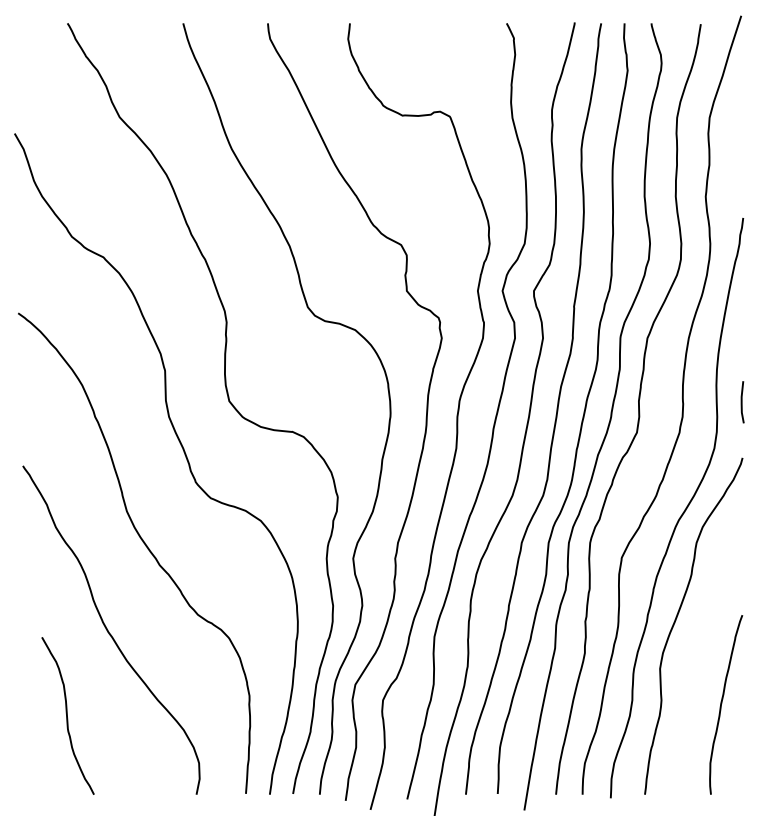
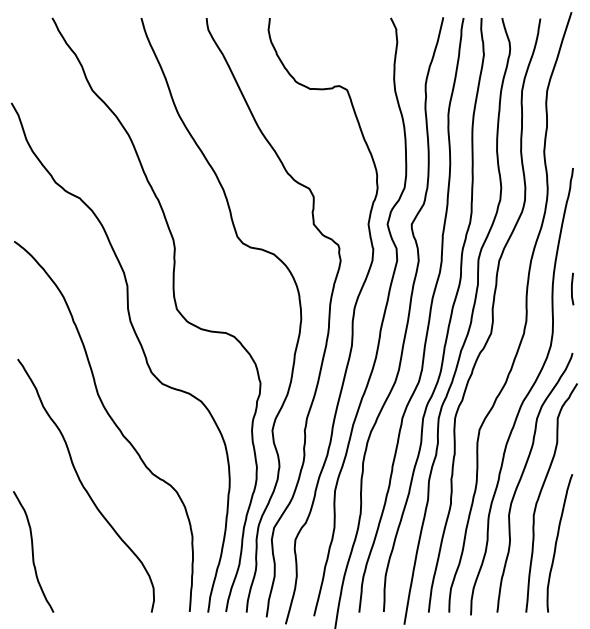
line: (742, 401) -> (572, 288), moved
curve: (702, 638) -> (541, 492), added
curve: (67, 715) -> (33, 551), moved

